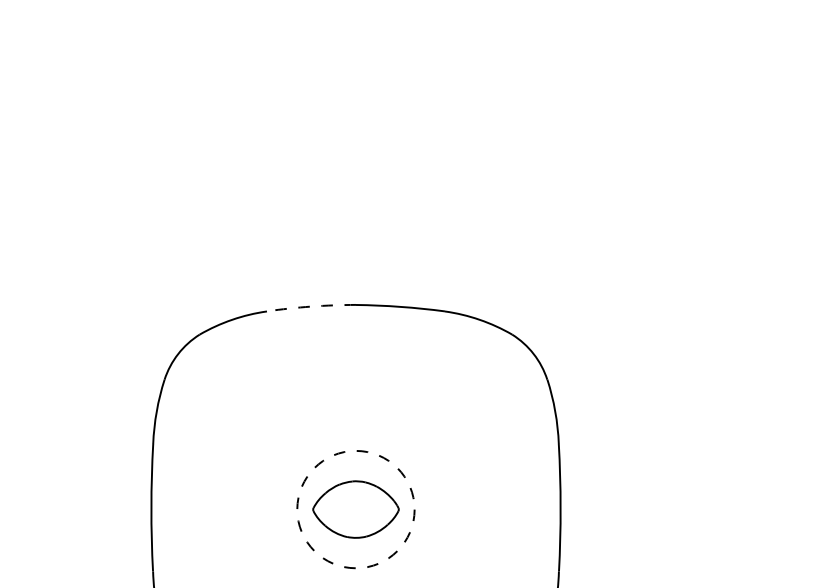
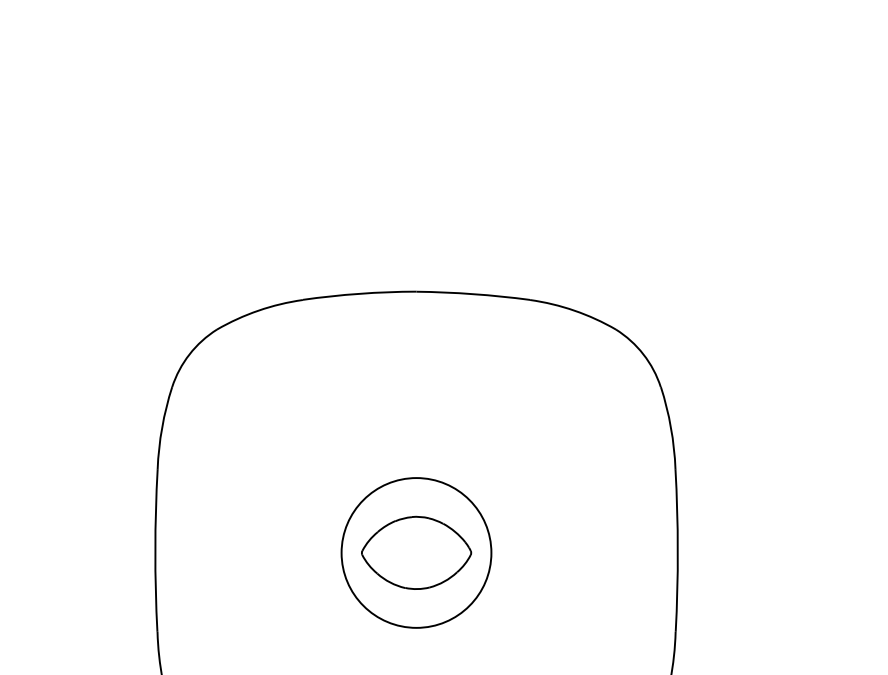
arc: (311, 306) -> (359, 293), dashed -> solid
circle: (355, 509) -> (415, 552), dashed -> solid

